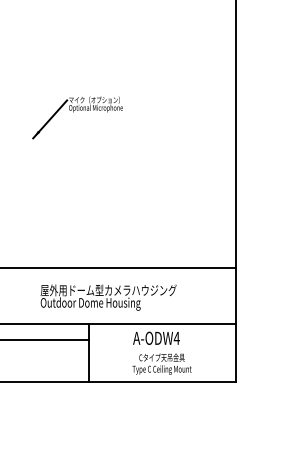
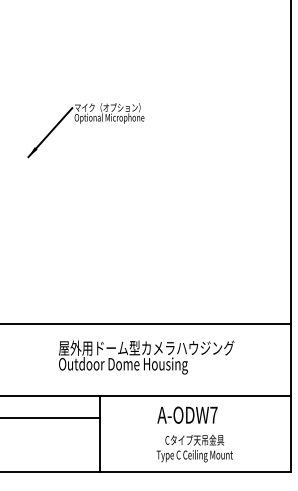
text: (108, 297) -> (146, 357), moved
text: (176, 337) -> (213, 414), A-ODW4 -> A-ODW7

